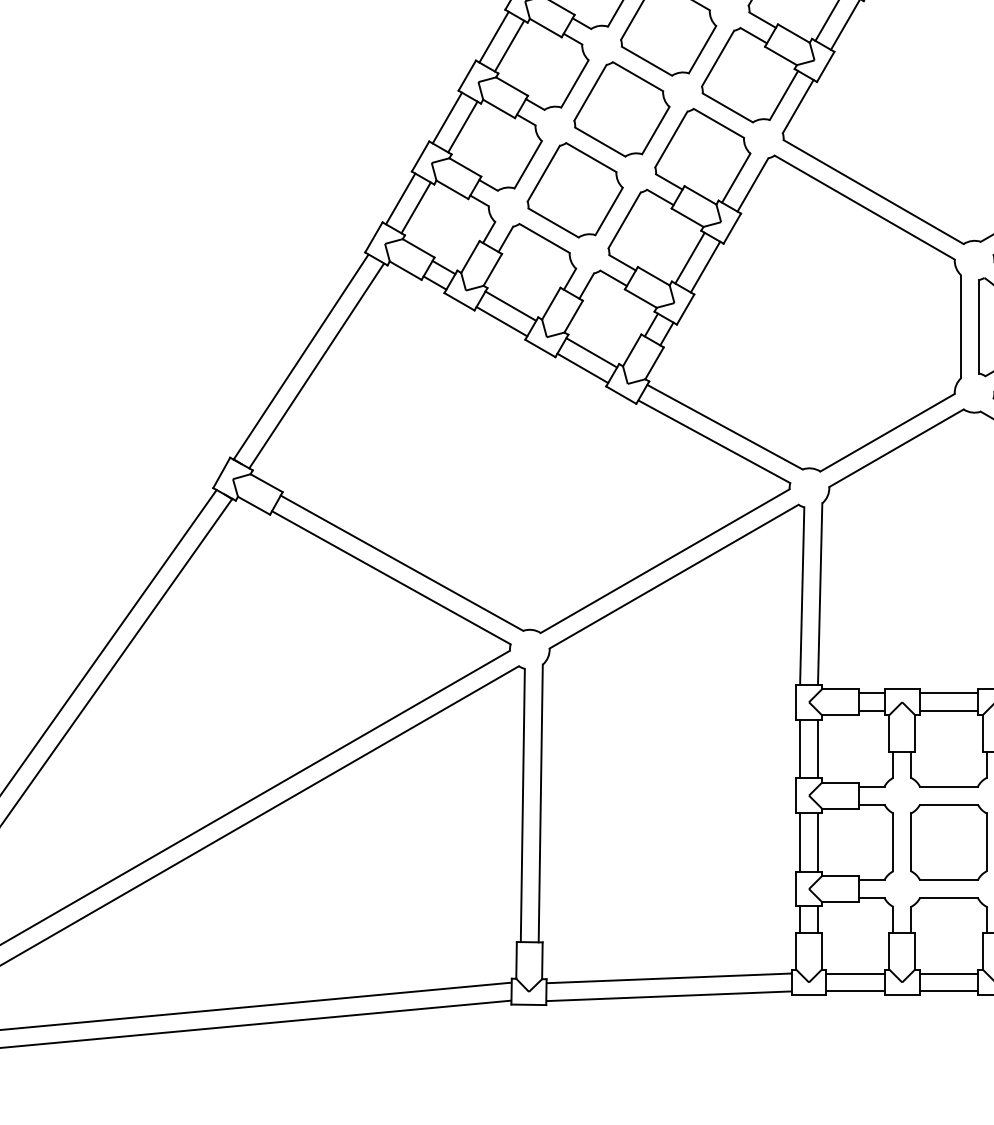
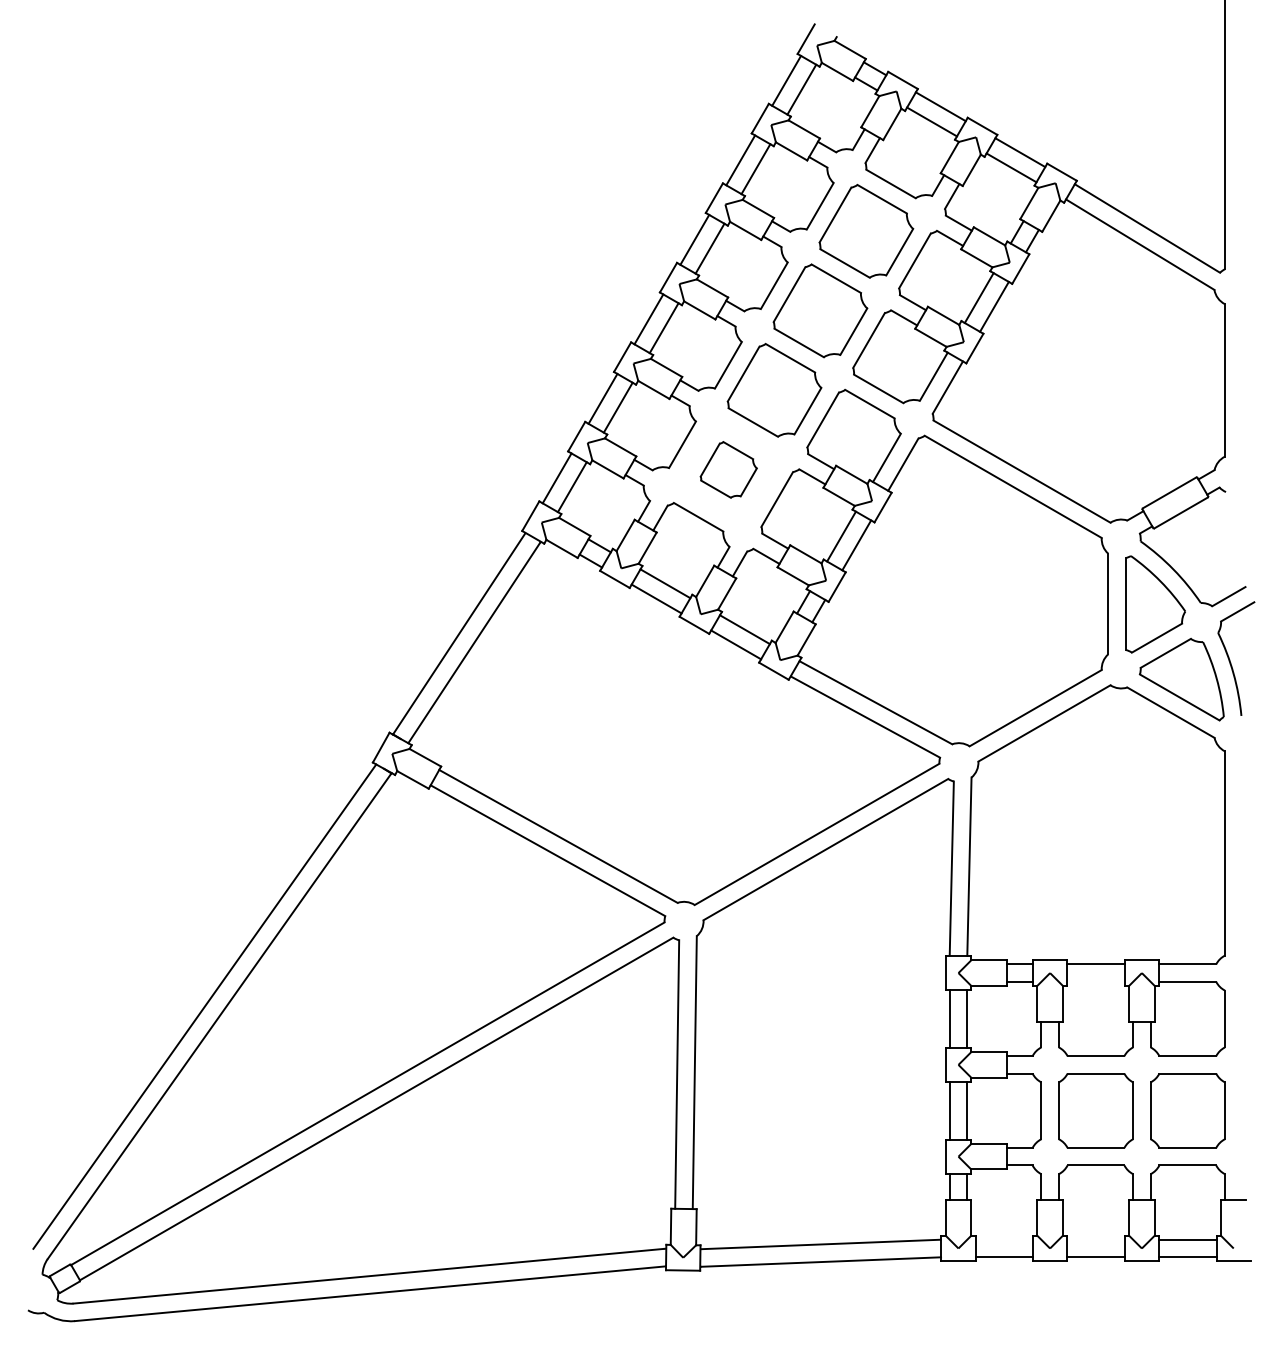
part: (575, 189) -> (728, 469), size x0.6
line: (948, 710) -> (1095, 981), removed
line: (855, 973) -> (1004, 1239), removed
line: (948, 973) -> (1095, 1239), removed

